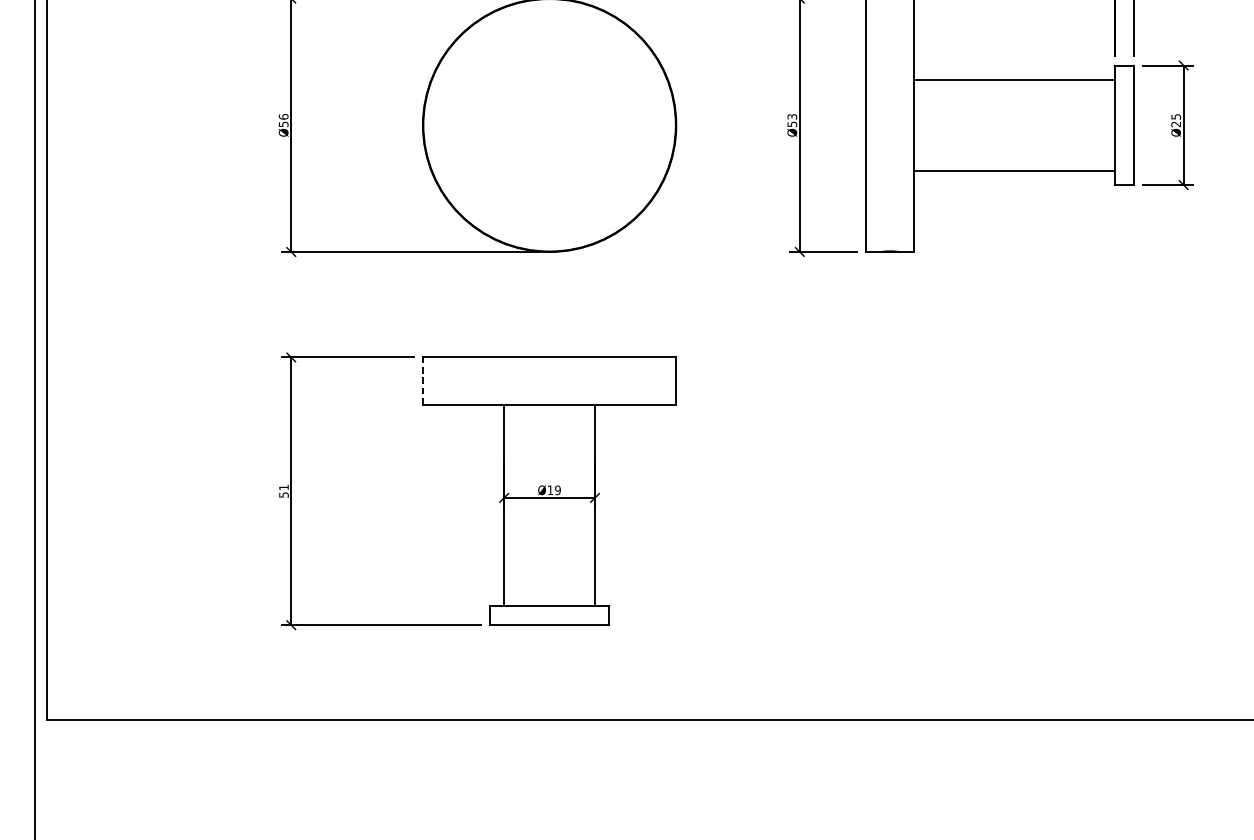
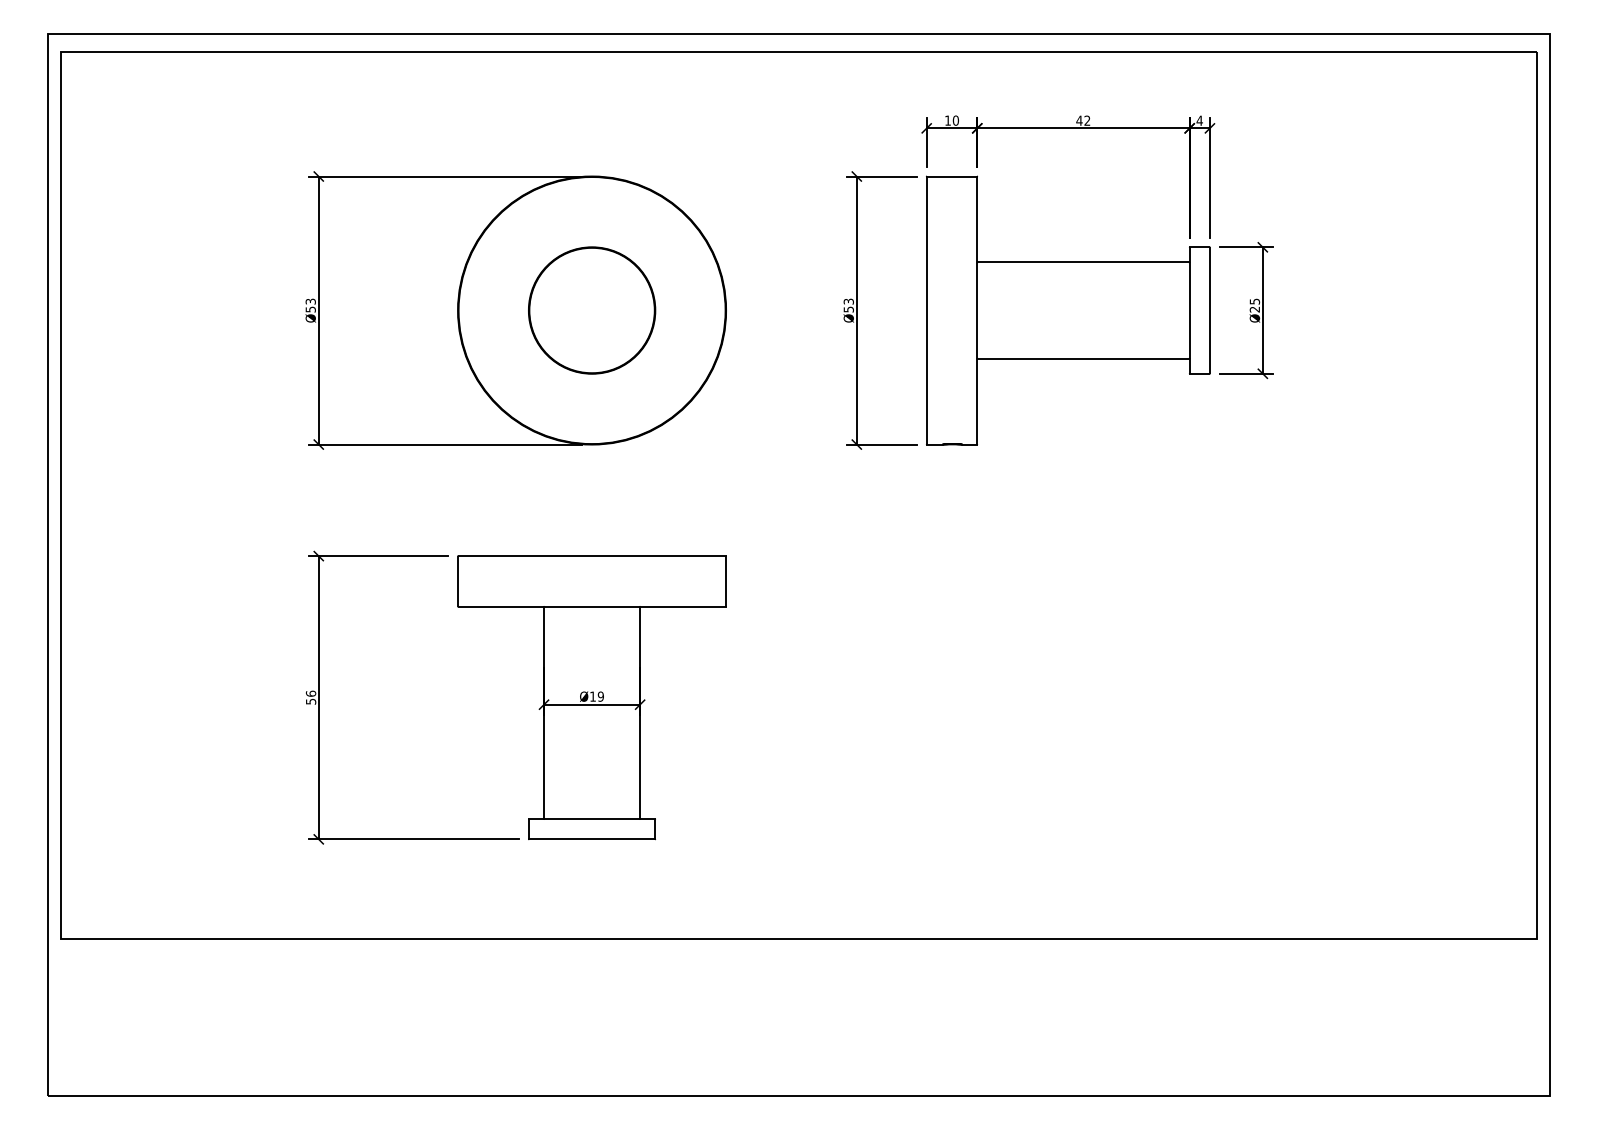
text: (283, 116) -> (310, 301), Ø56 -> Ø53
circle: (550, 125) -> (592, 310), added
line: (423, 381) -> (458, 581), dashed -> solid
text: (283, 487) -> (310, 693), 51 -> 56

